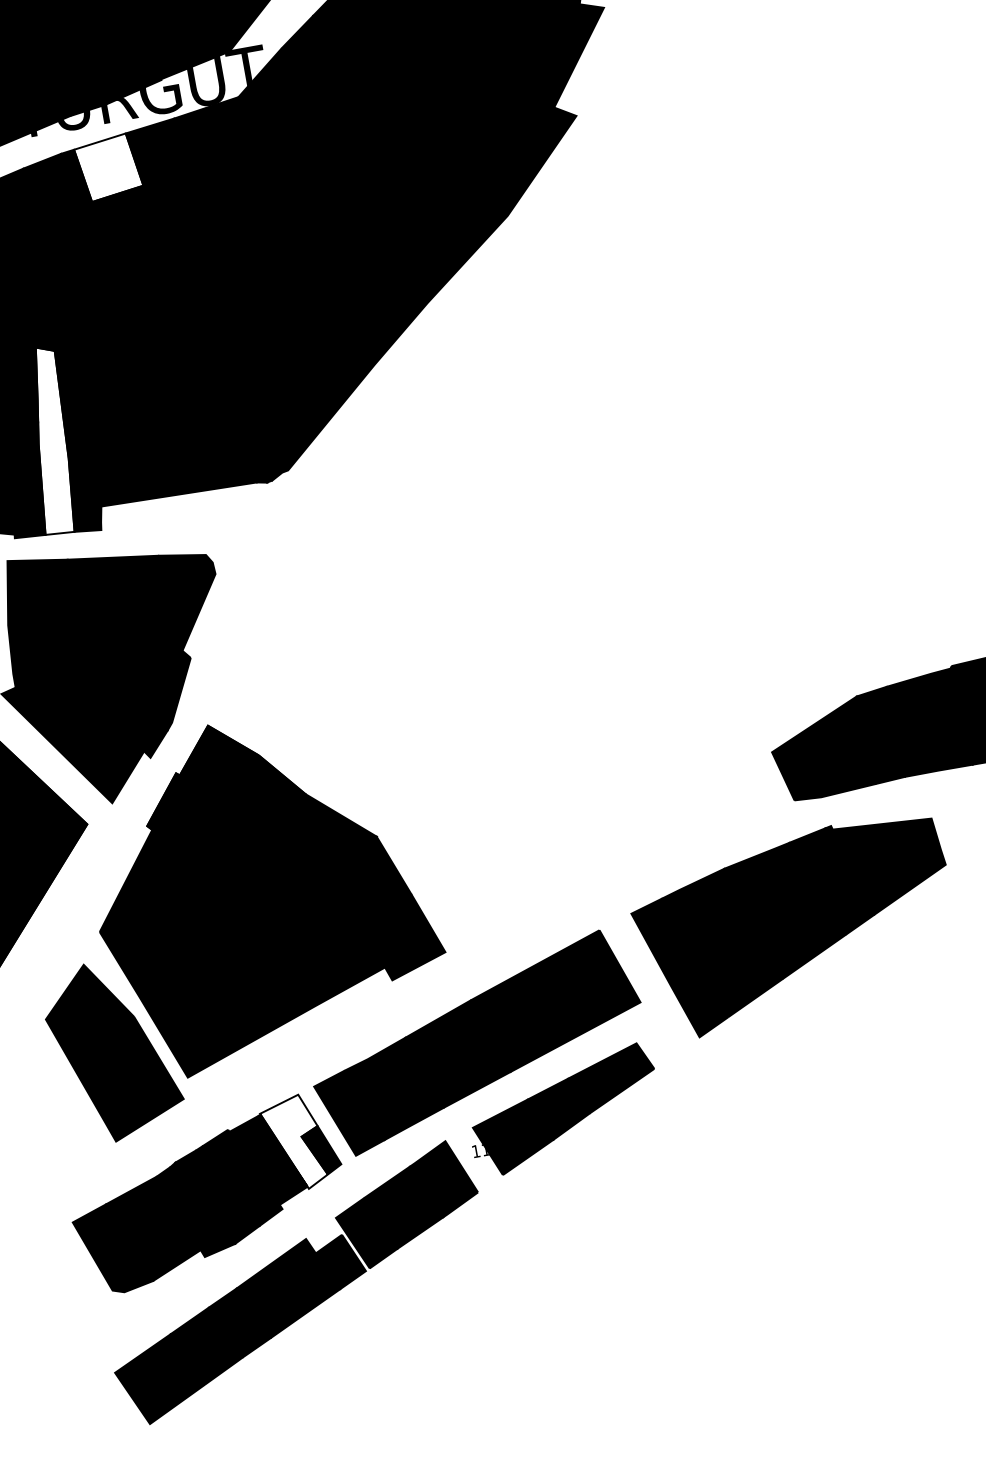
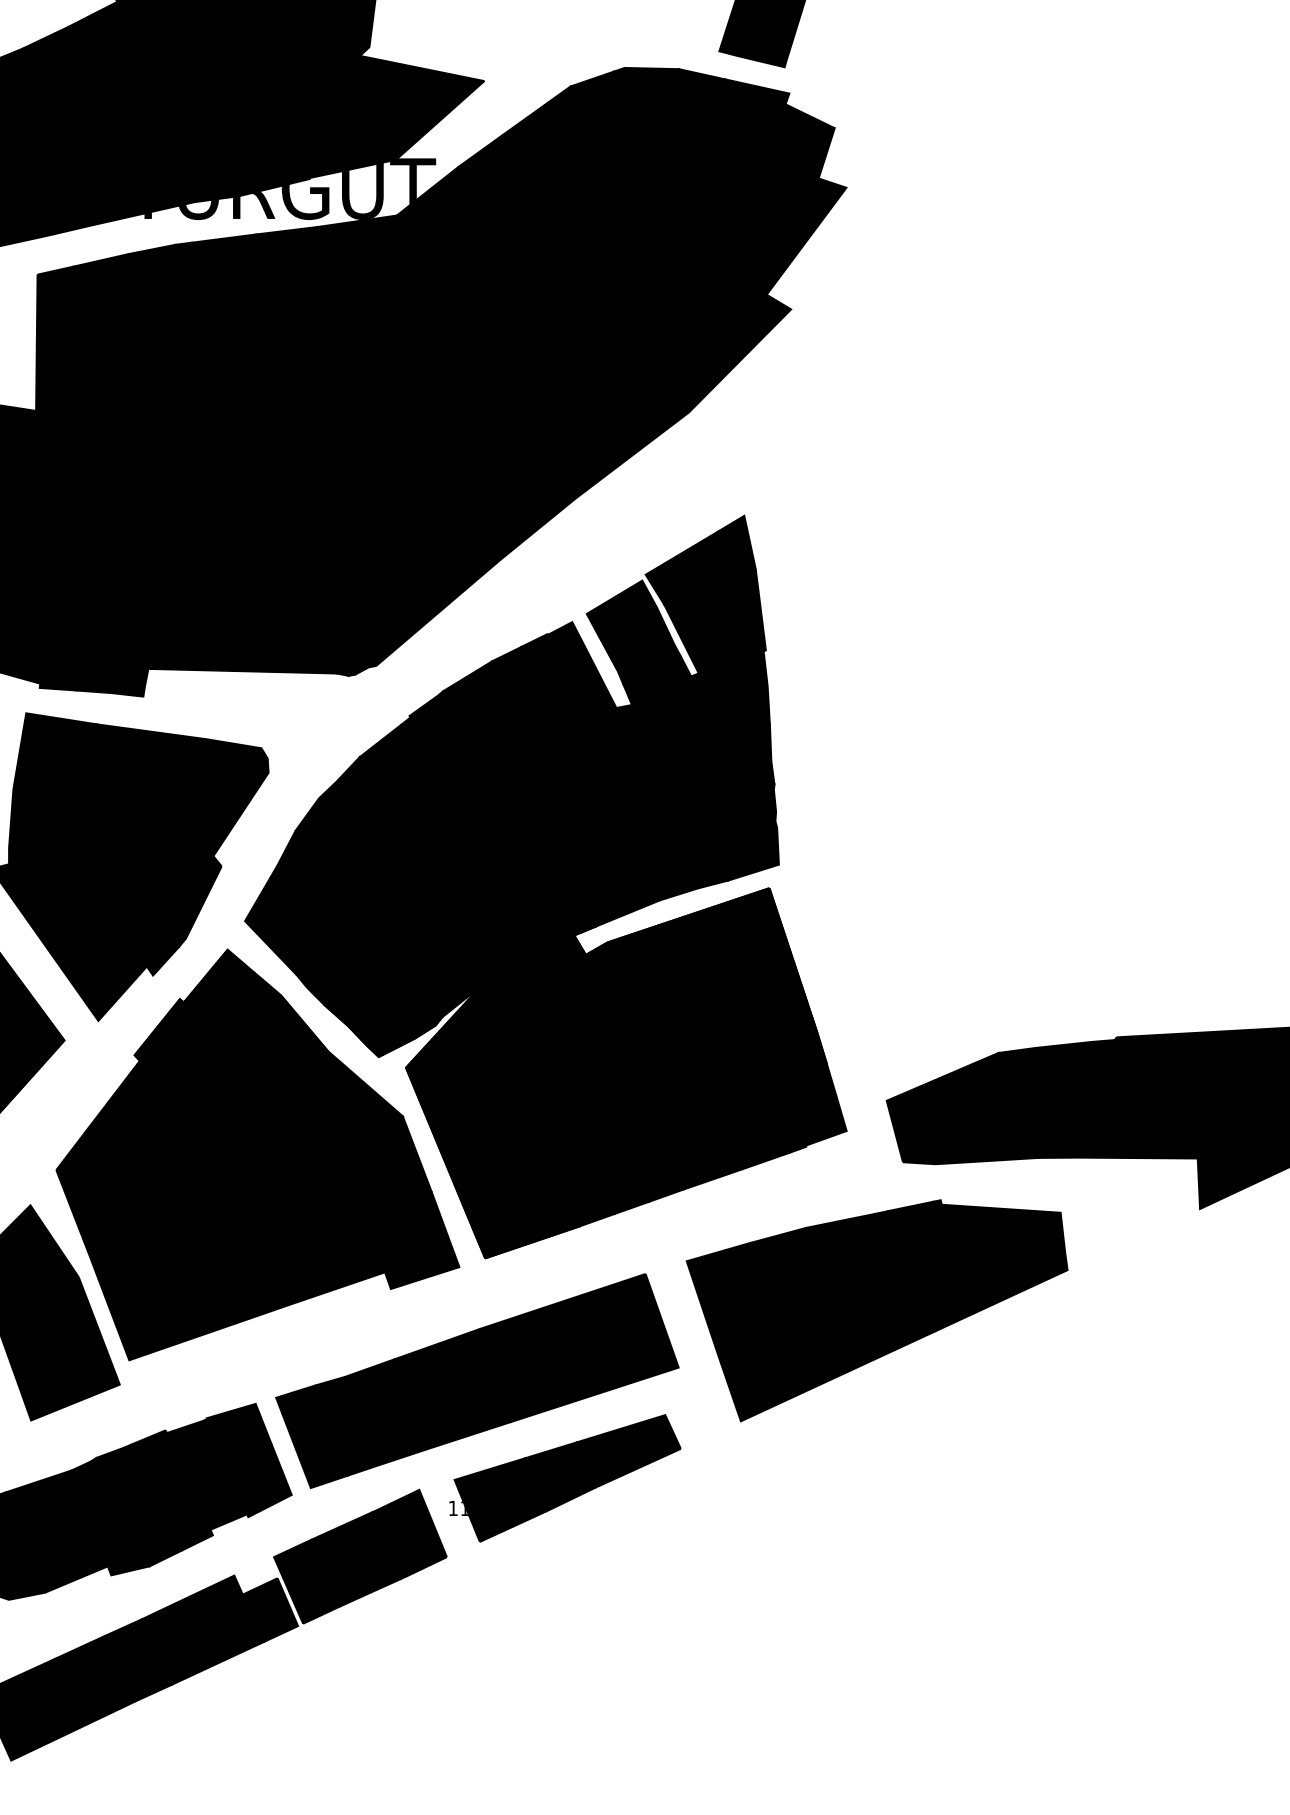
fill: (108, 168) -> (228, 271), added
fill: (49, 440) -> (101, 580), added
part: (459, 626) -> (545, 886), added
fill: (293, 1143) -> (239, 1460), added

